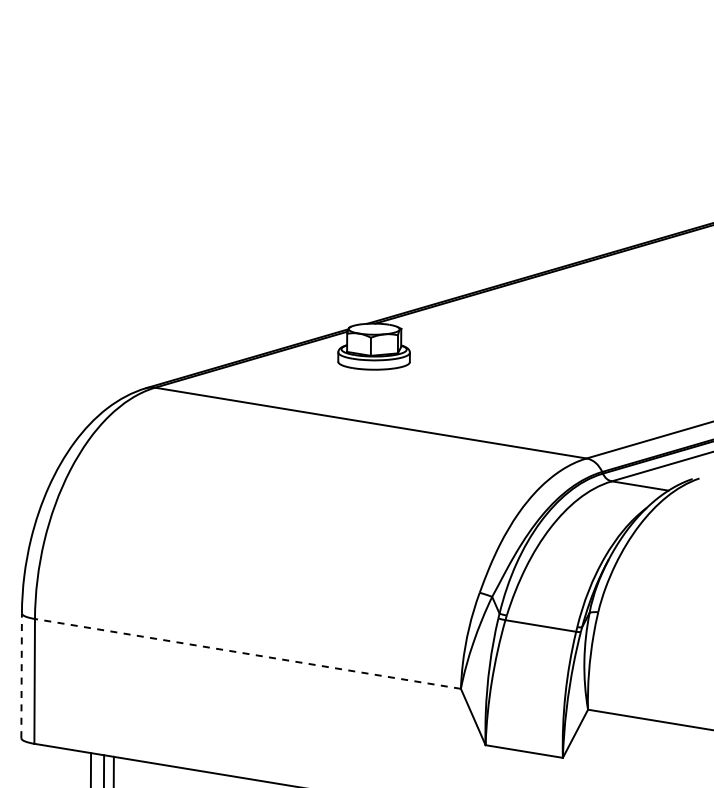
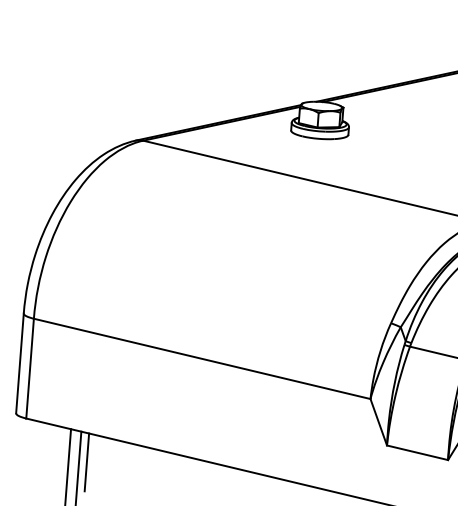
line: (247, 653) -> (201, 358), dashed -> solid
line: (21, 675) -> (19, 363), dashed -> solid

